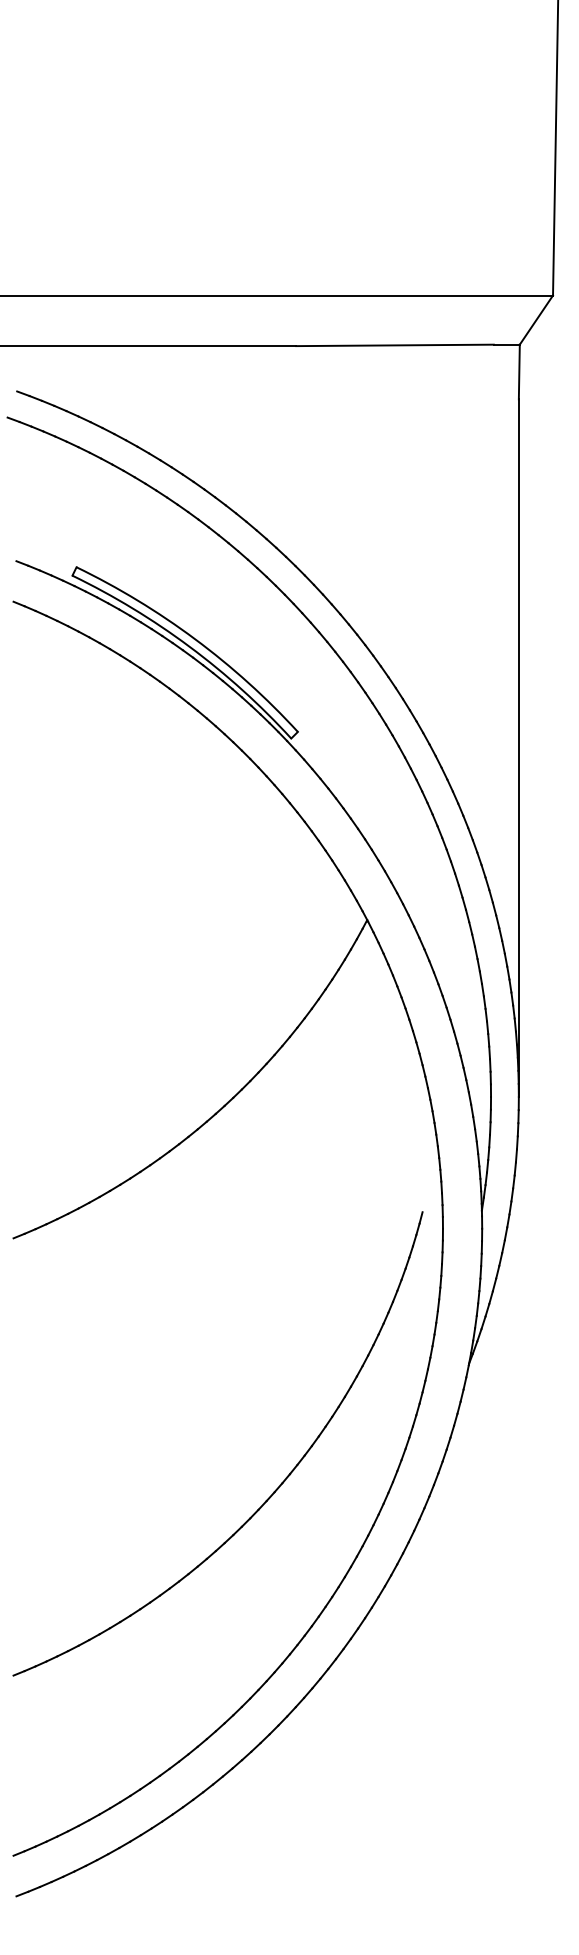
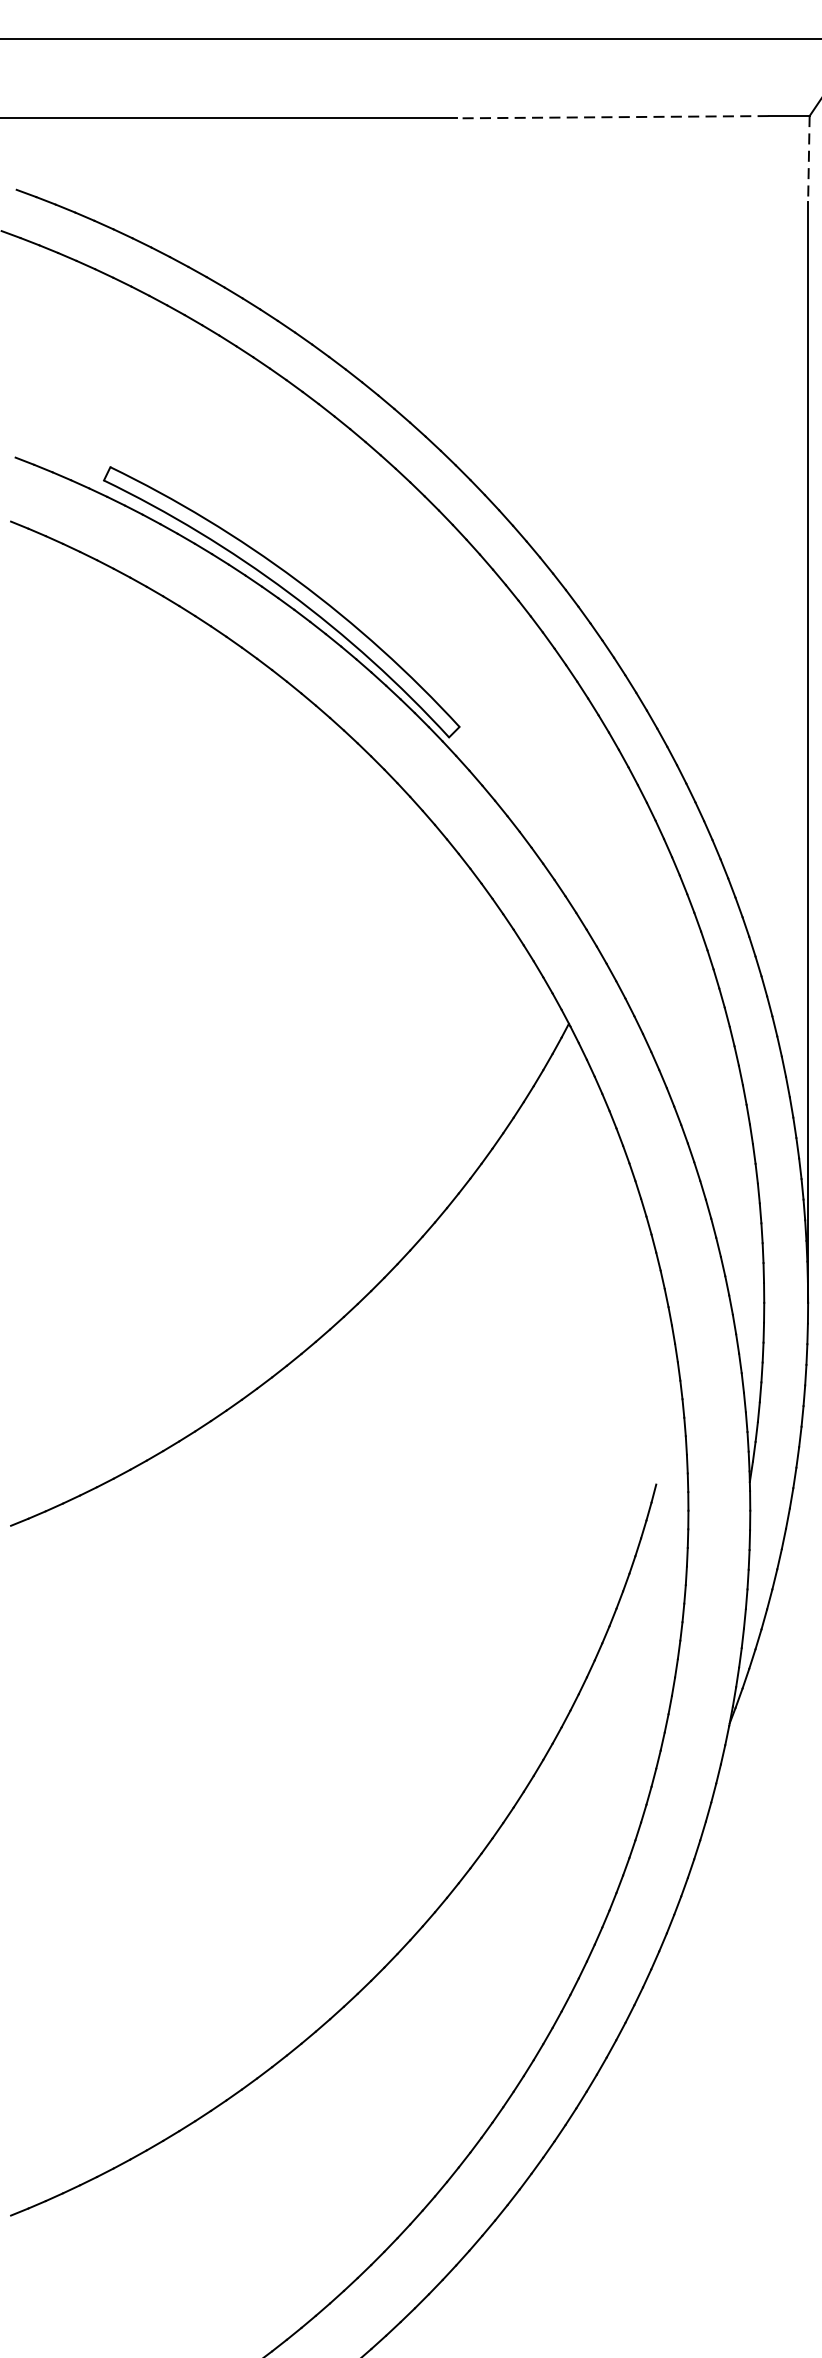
line: (395, 345) -> (613, 117), solid -> dashed
line: (519, 372) -> (809, 159), solid -> dashed

